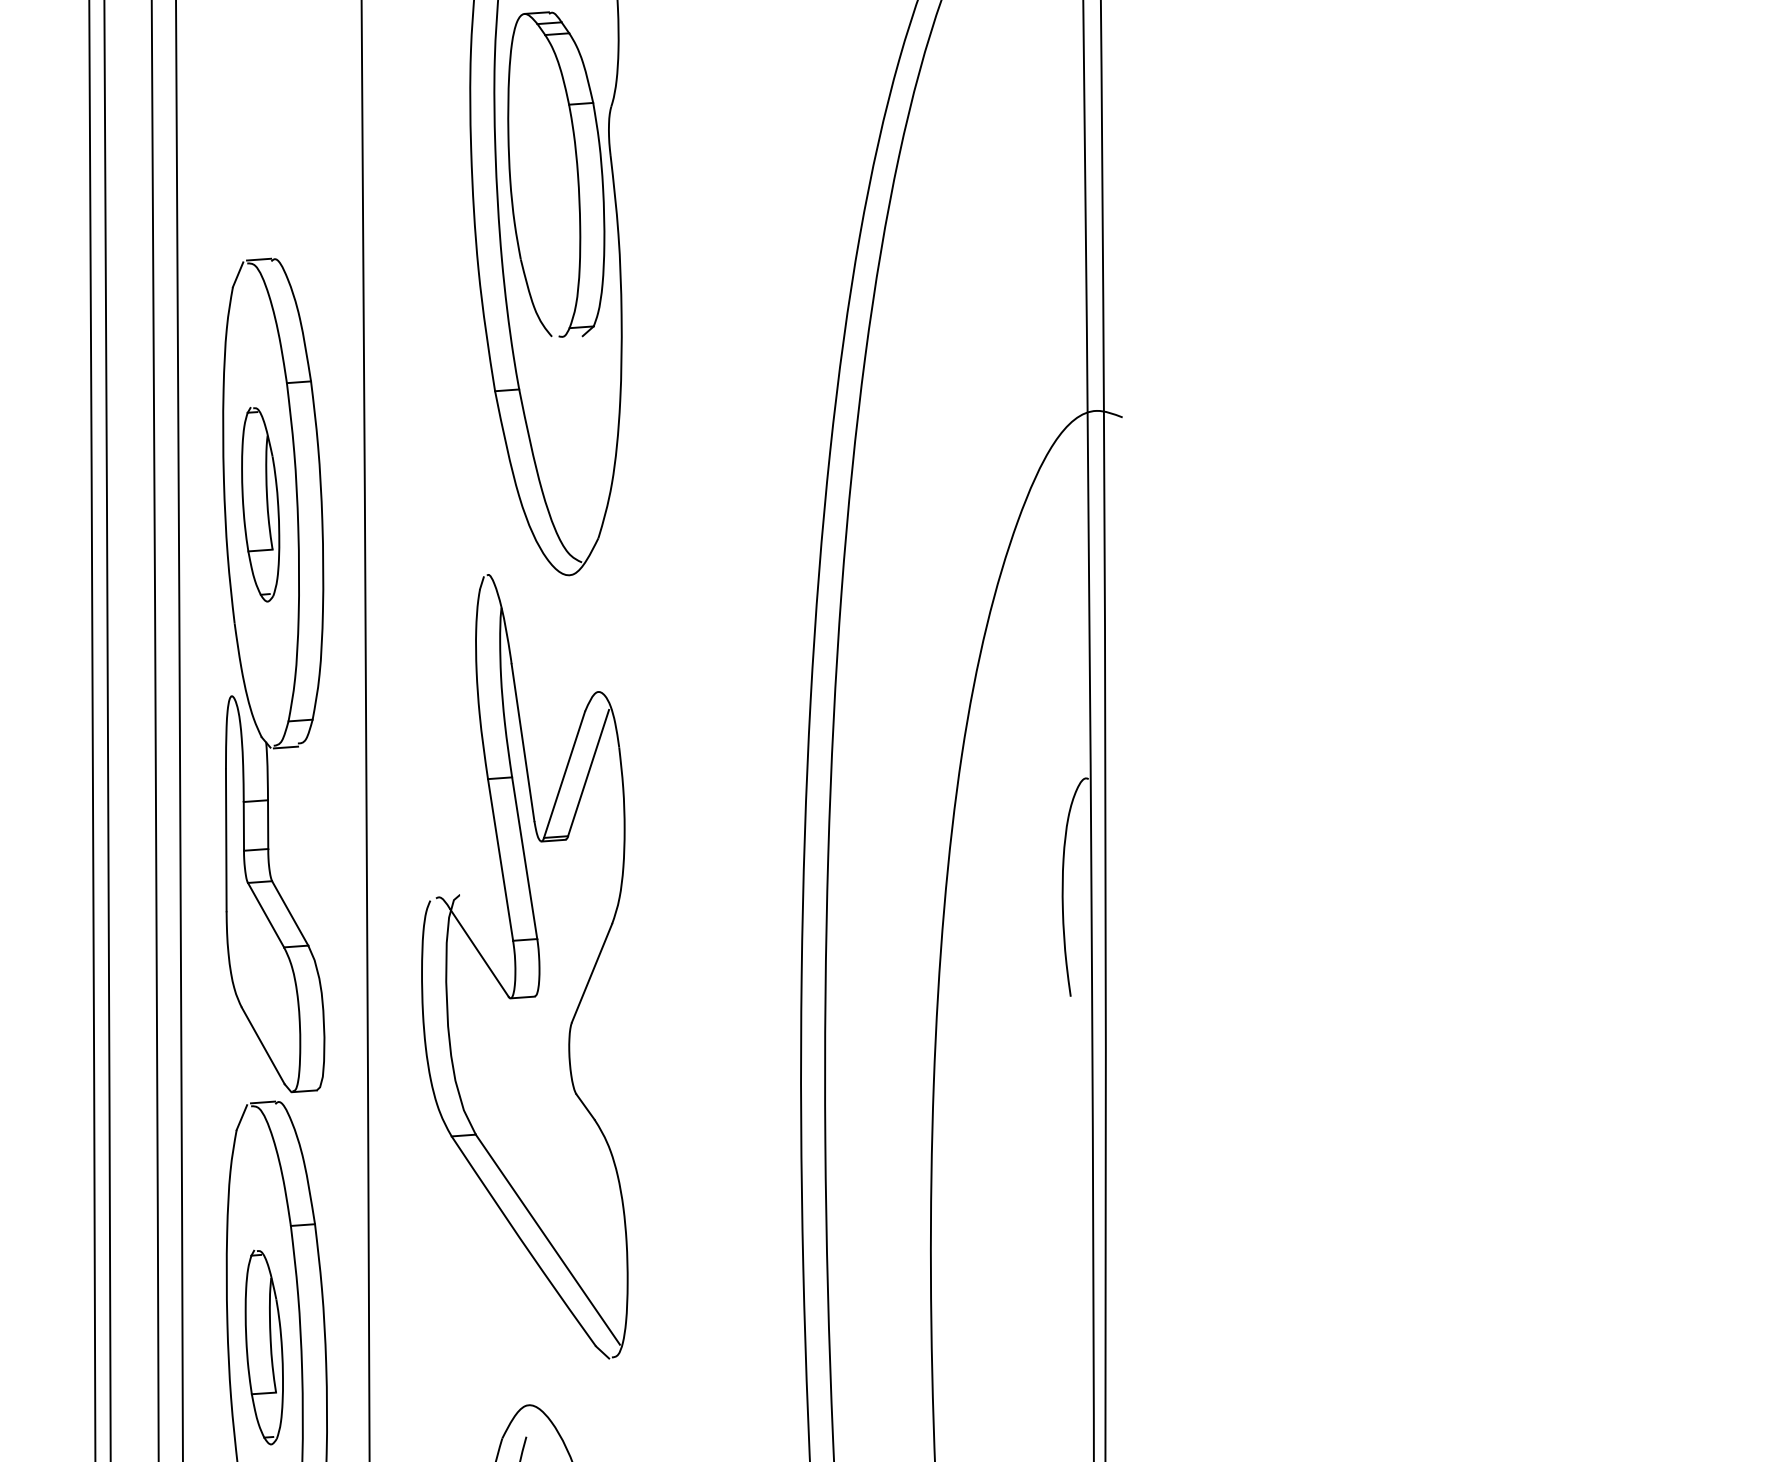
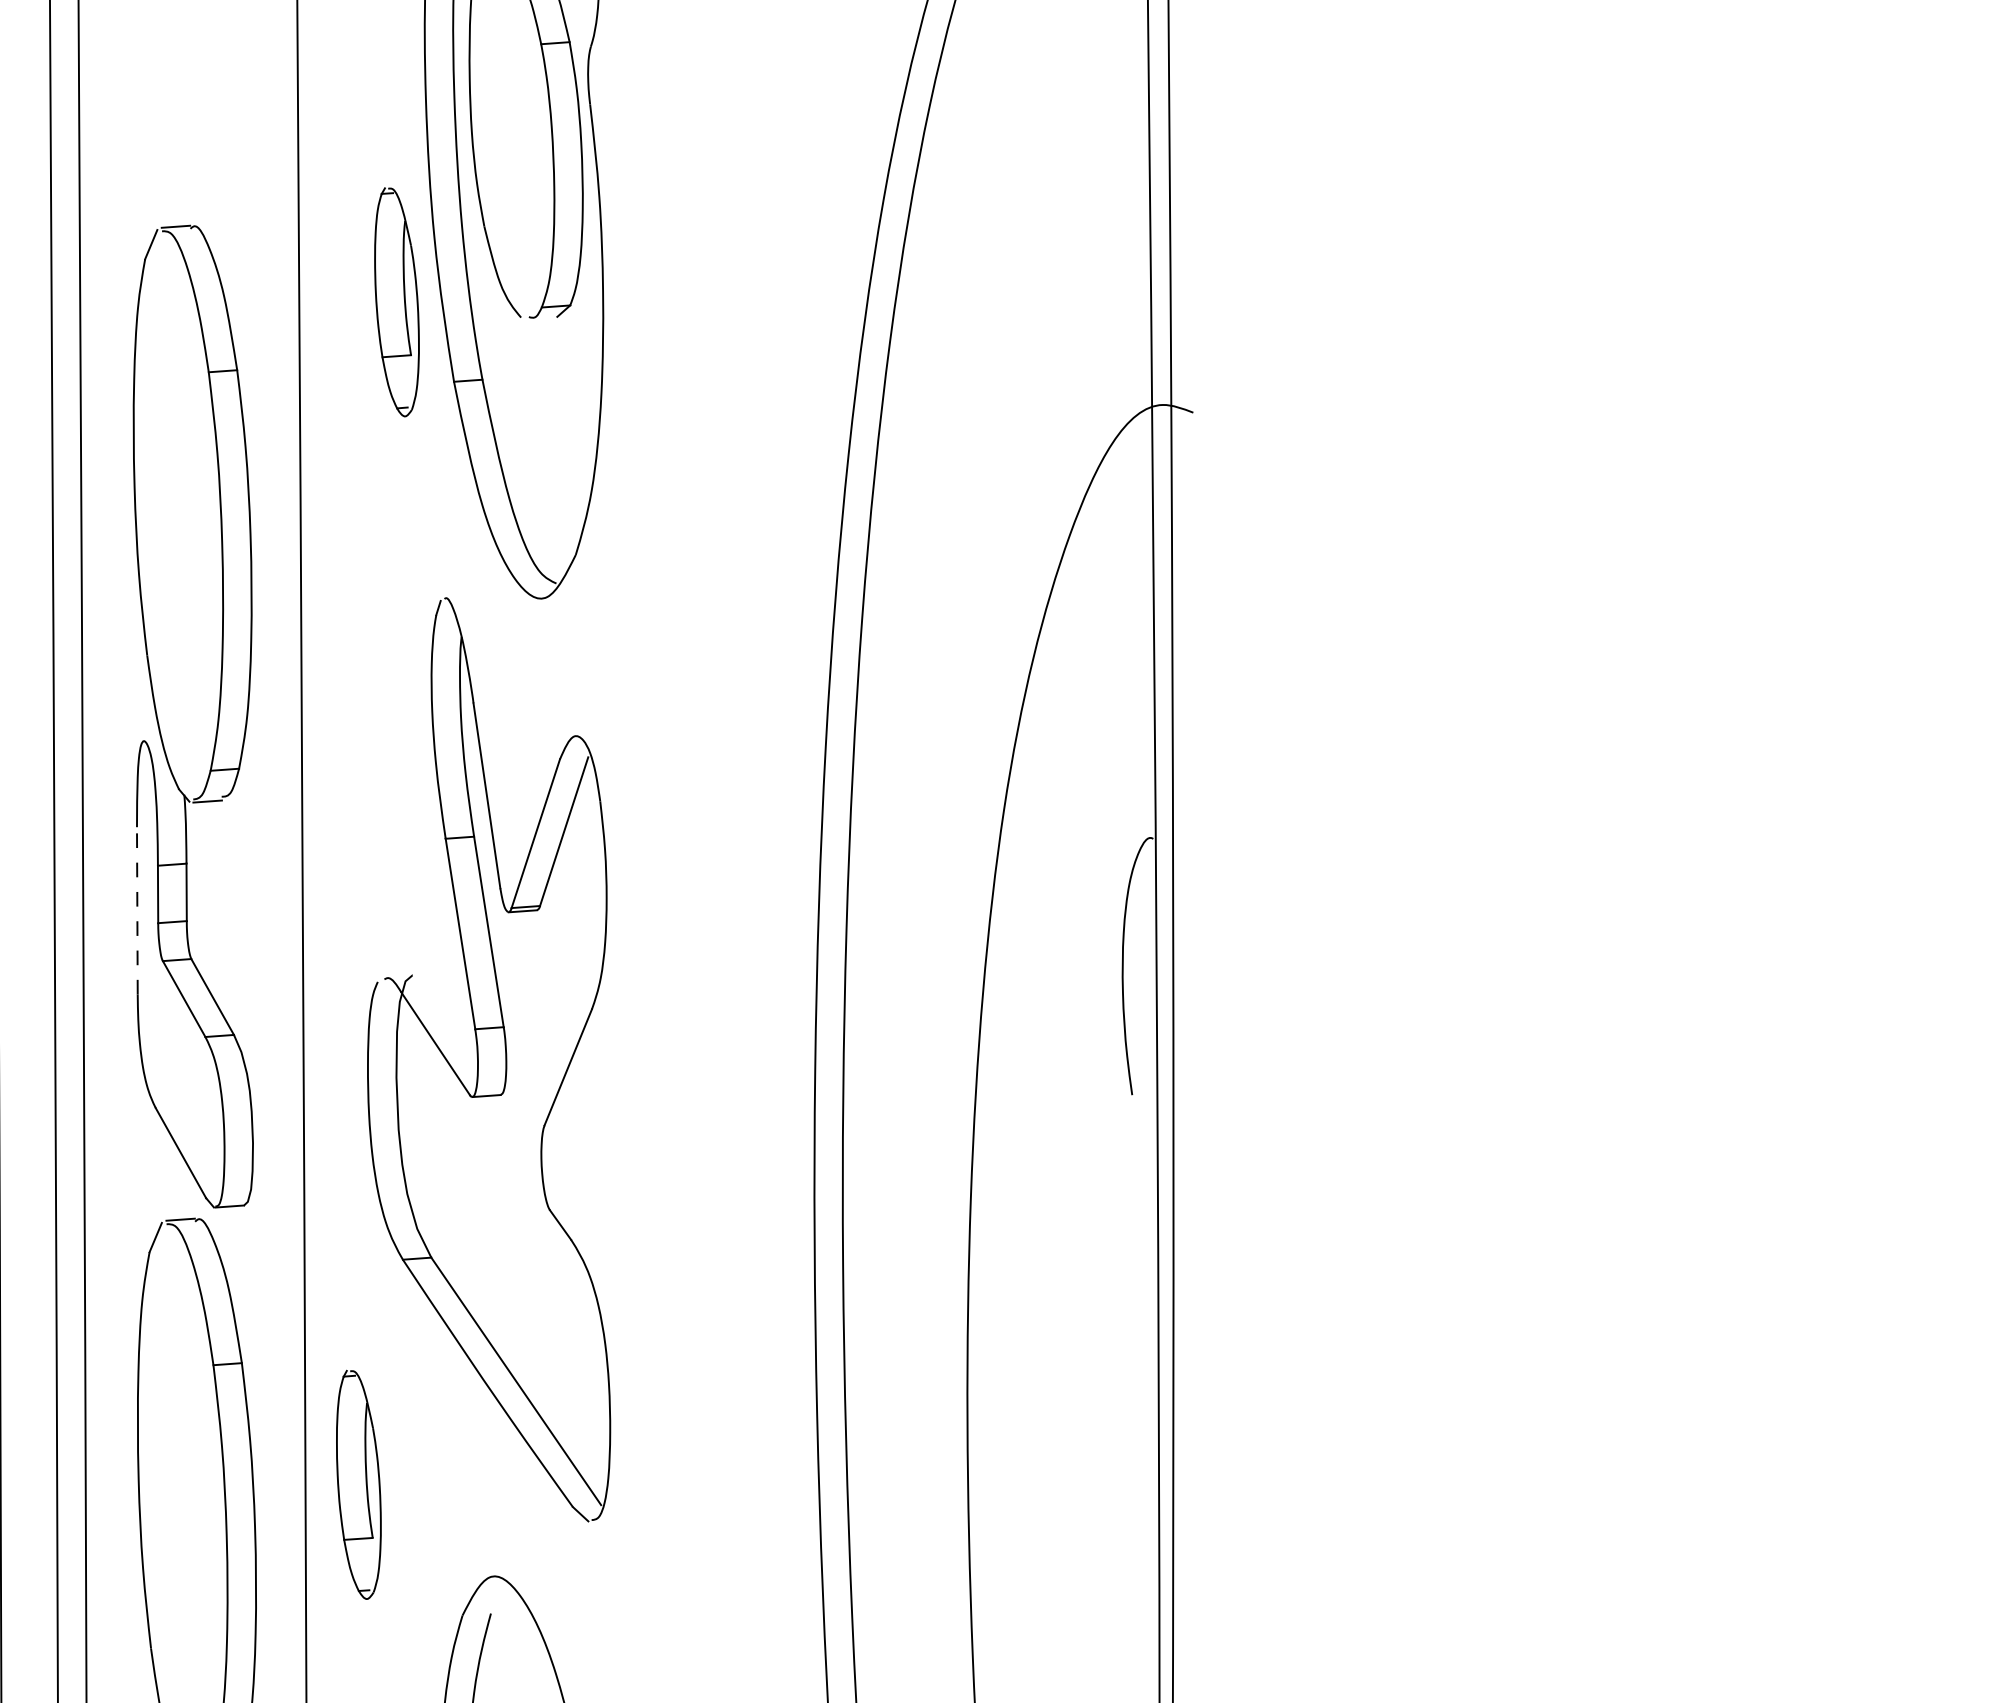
part: (260, 504) -> (396, 302), moved
line: (226, 839) -> (137, 909), solid -> dashed
part: (263, 1347) -> (357, 1484), moved

